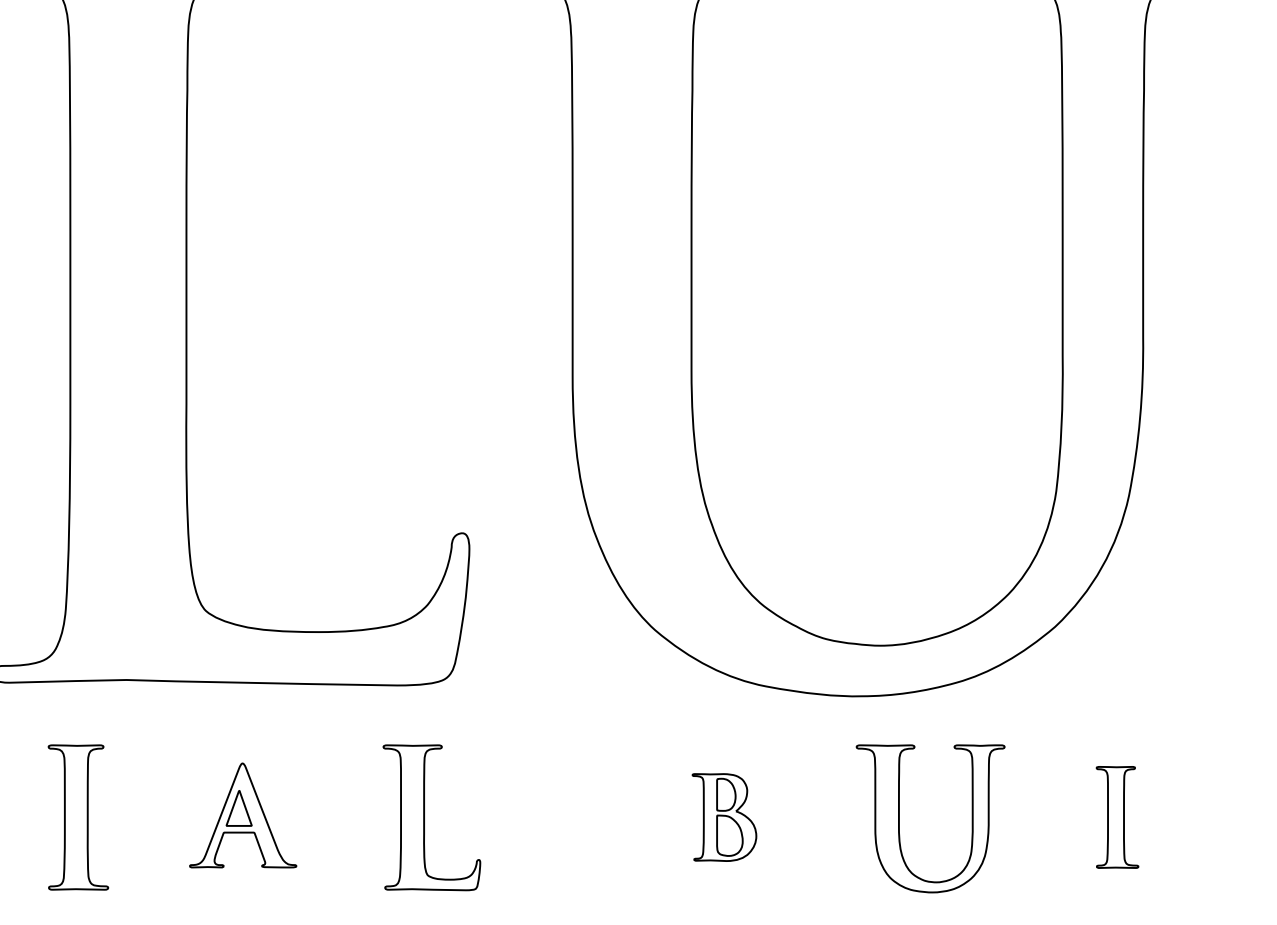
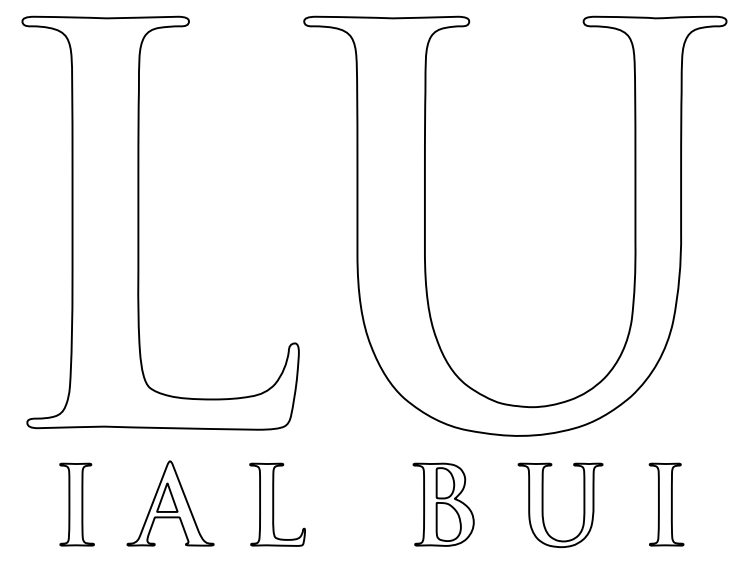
part: (243, 815) -> (170, 503), size x1.43
part: (724, 817) -> (443, 504), size x1.67
part: (1117, 817) -> (666, 504), size x1.43

